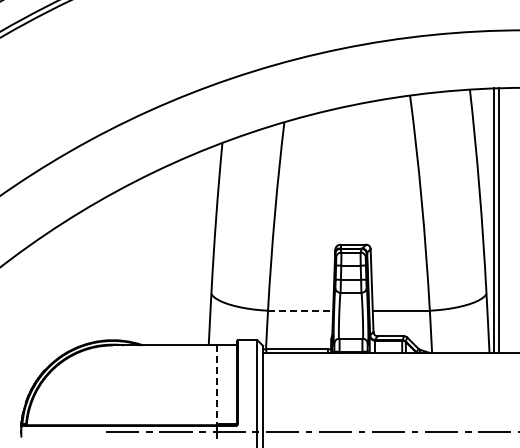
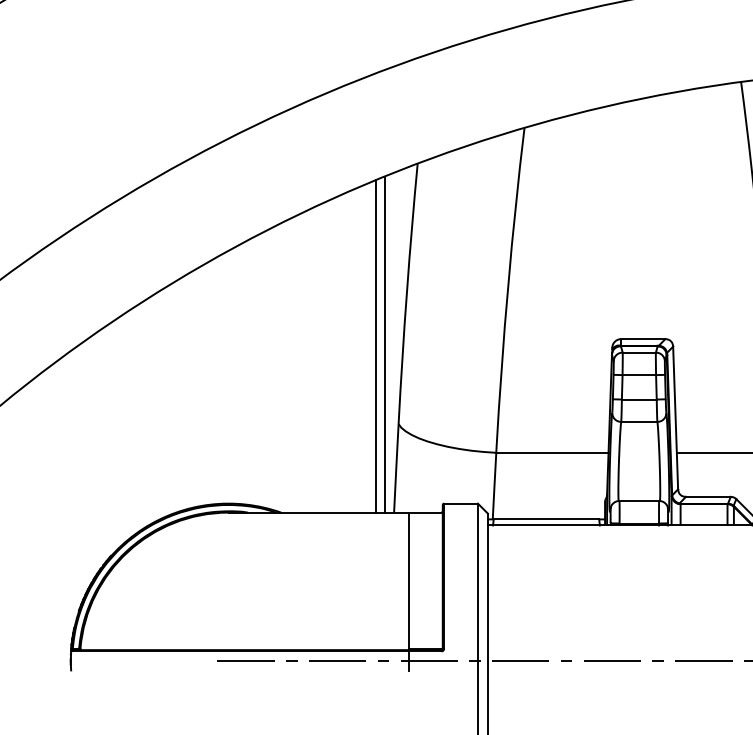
line: (203, 247) -> (385, 343), added
line: (198, 248) -> (376, 345), added
line: (300, 310) -> (552, 452), dashed -> solid
line: (217, 384) -> (409, 579), dashed -> solid

